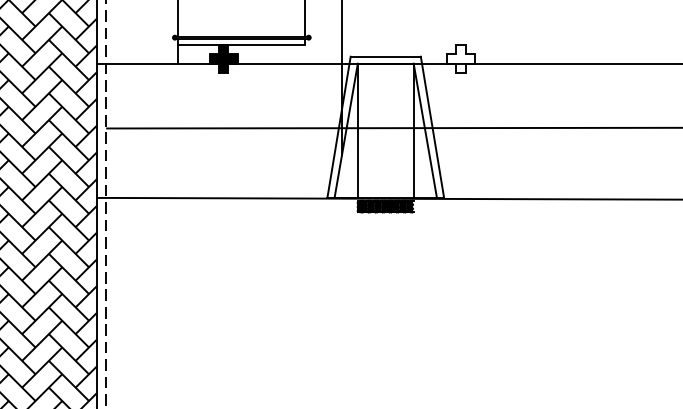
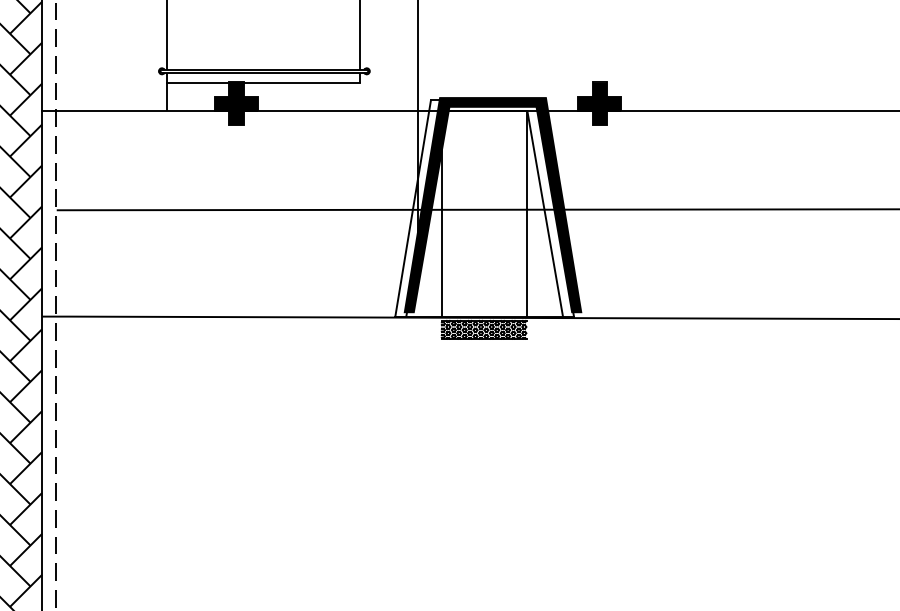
fill: (460, 59) -> (599, 104), added
fill: (390, 124) -> (491, 204), added

